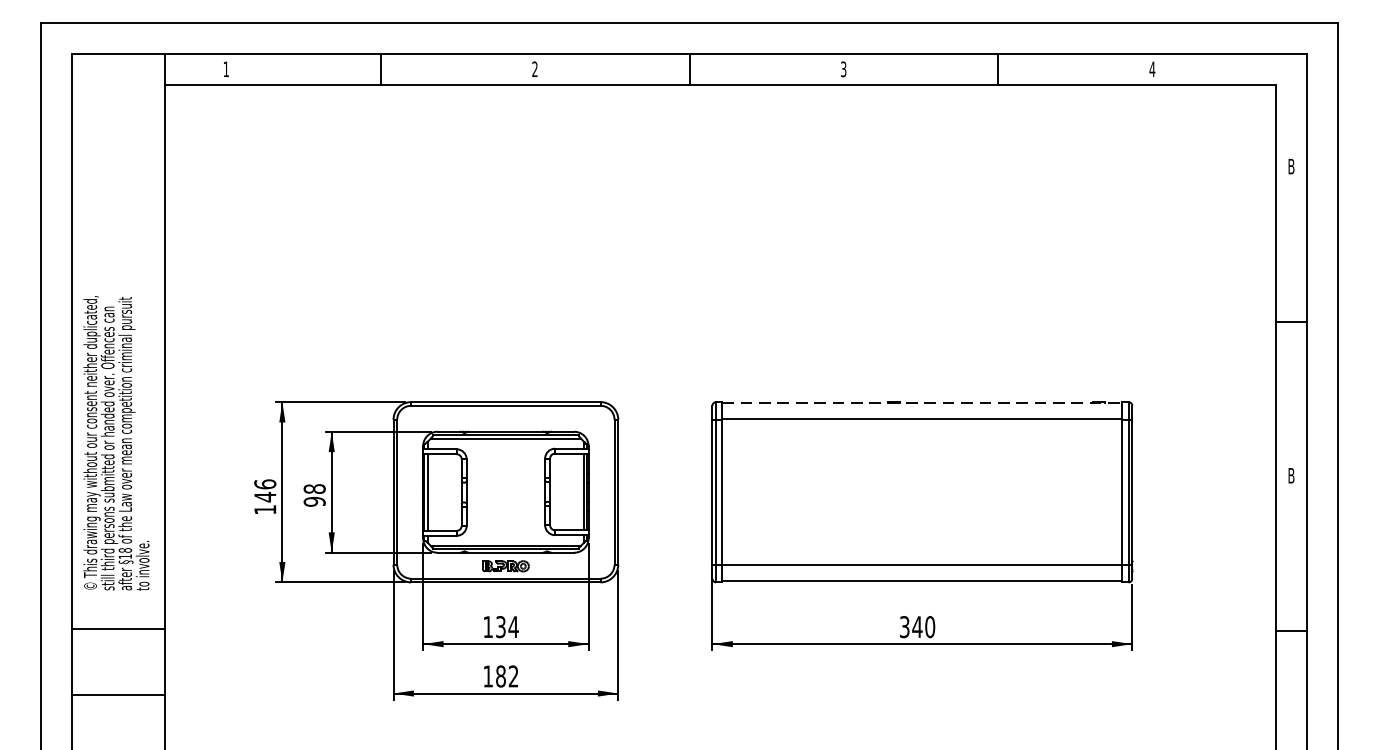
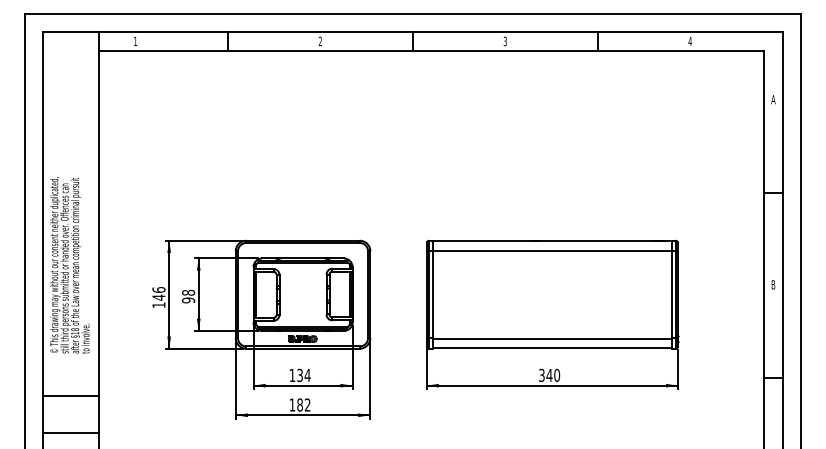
text: (1291, 166) -> (773, 99), B -> A
line: (922, 403) -> (552, 241), dashed -> solid
line: (117, 628) -> (70, 396), moved
line: (117, 695) -> (70, 433), moved

